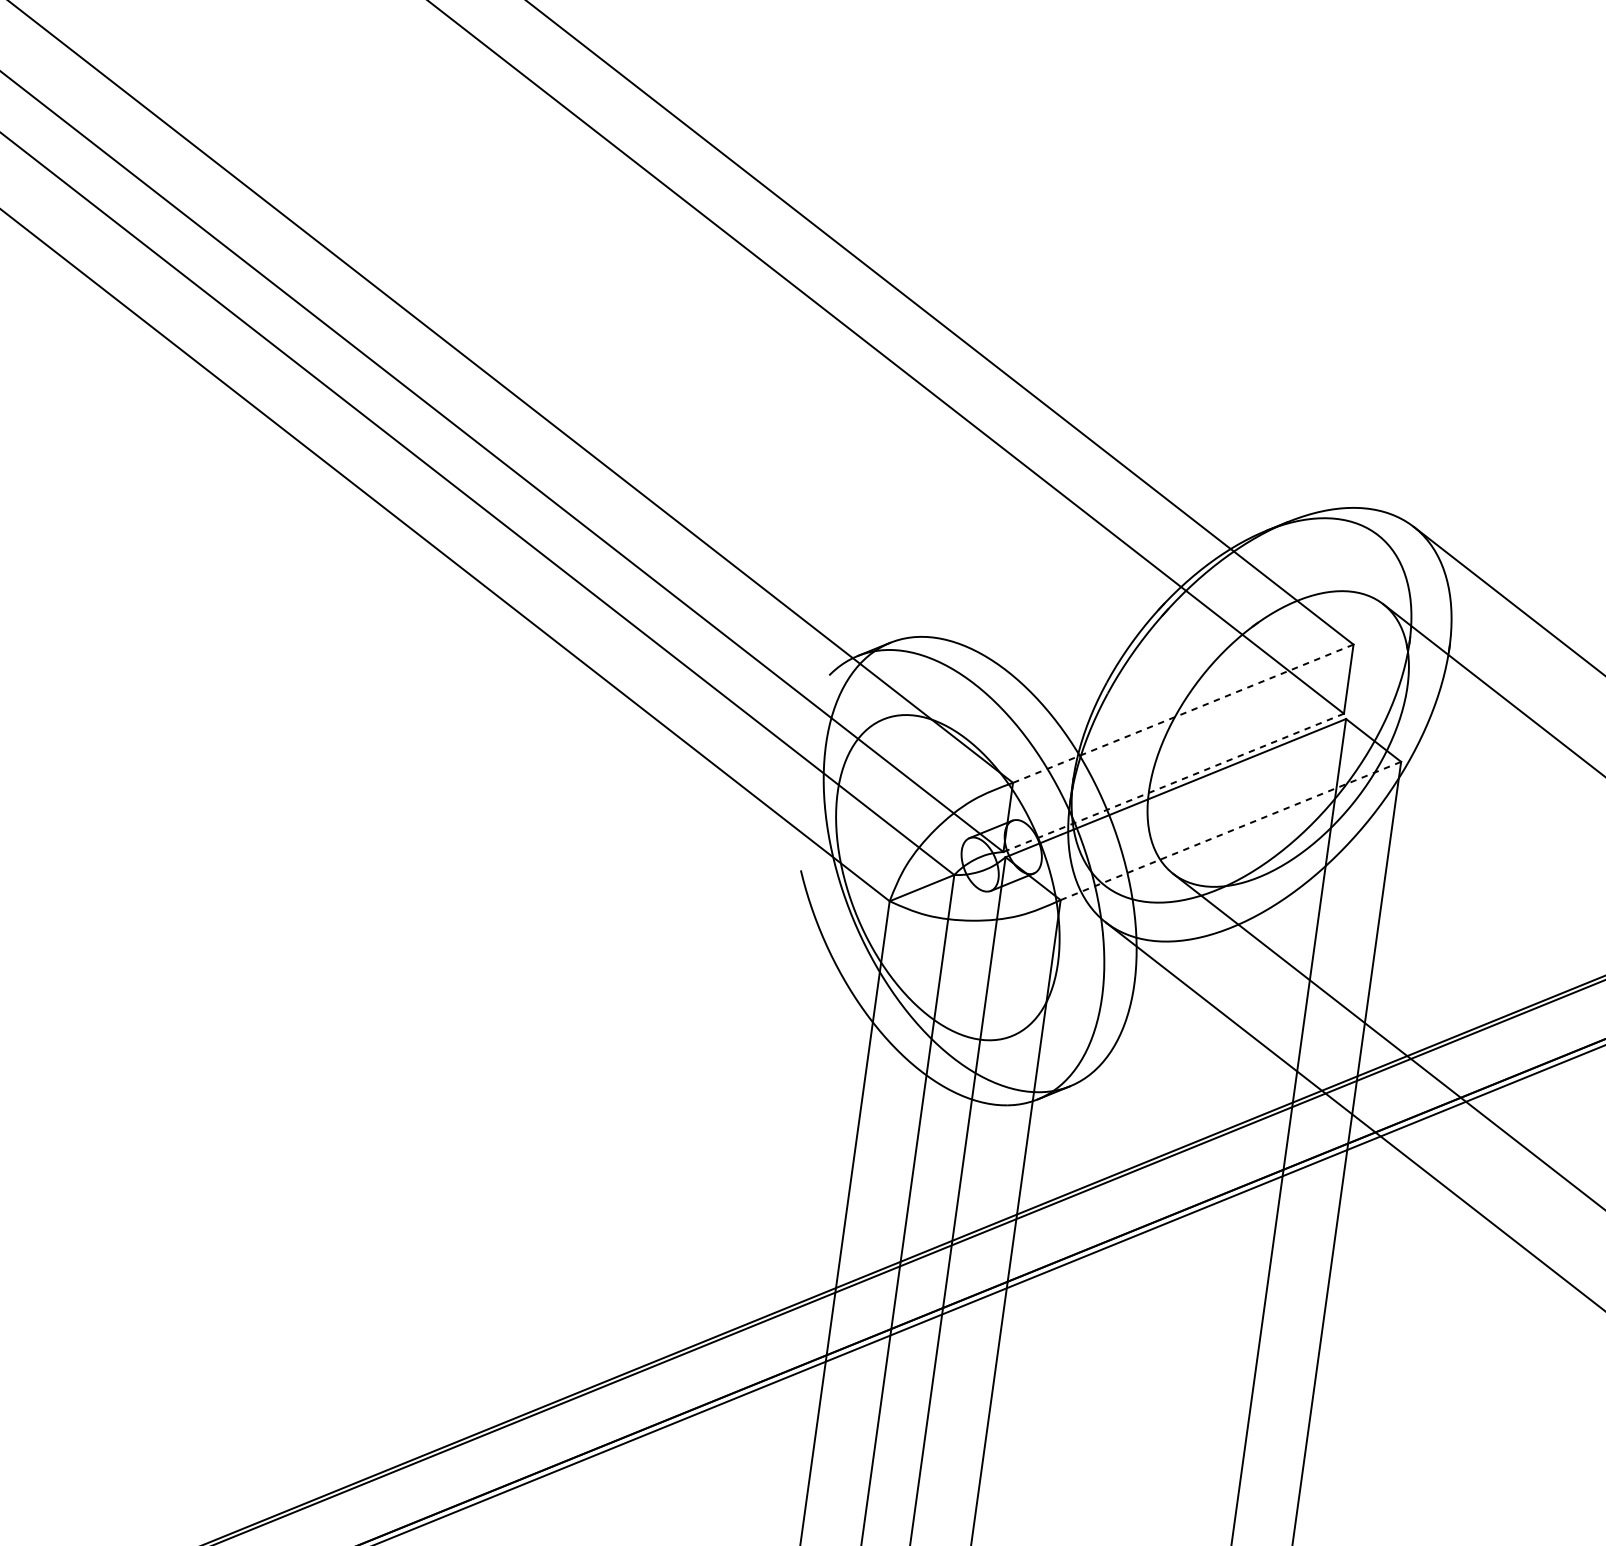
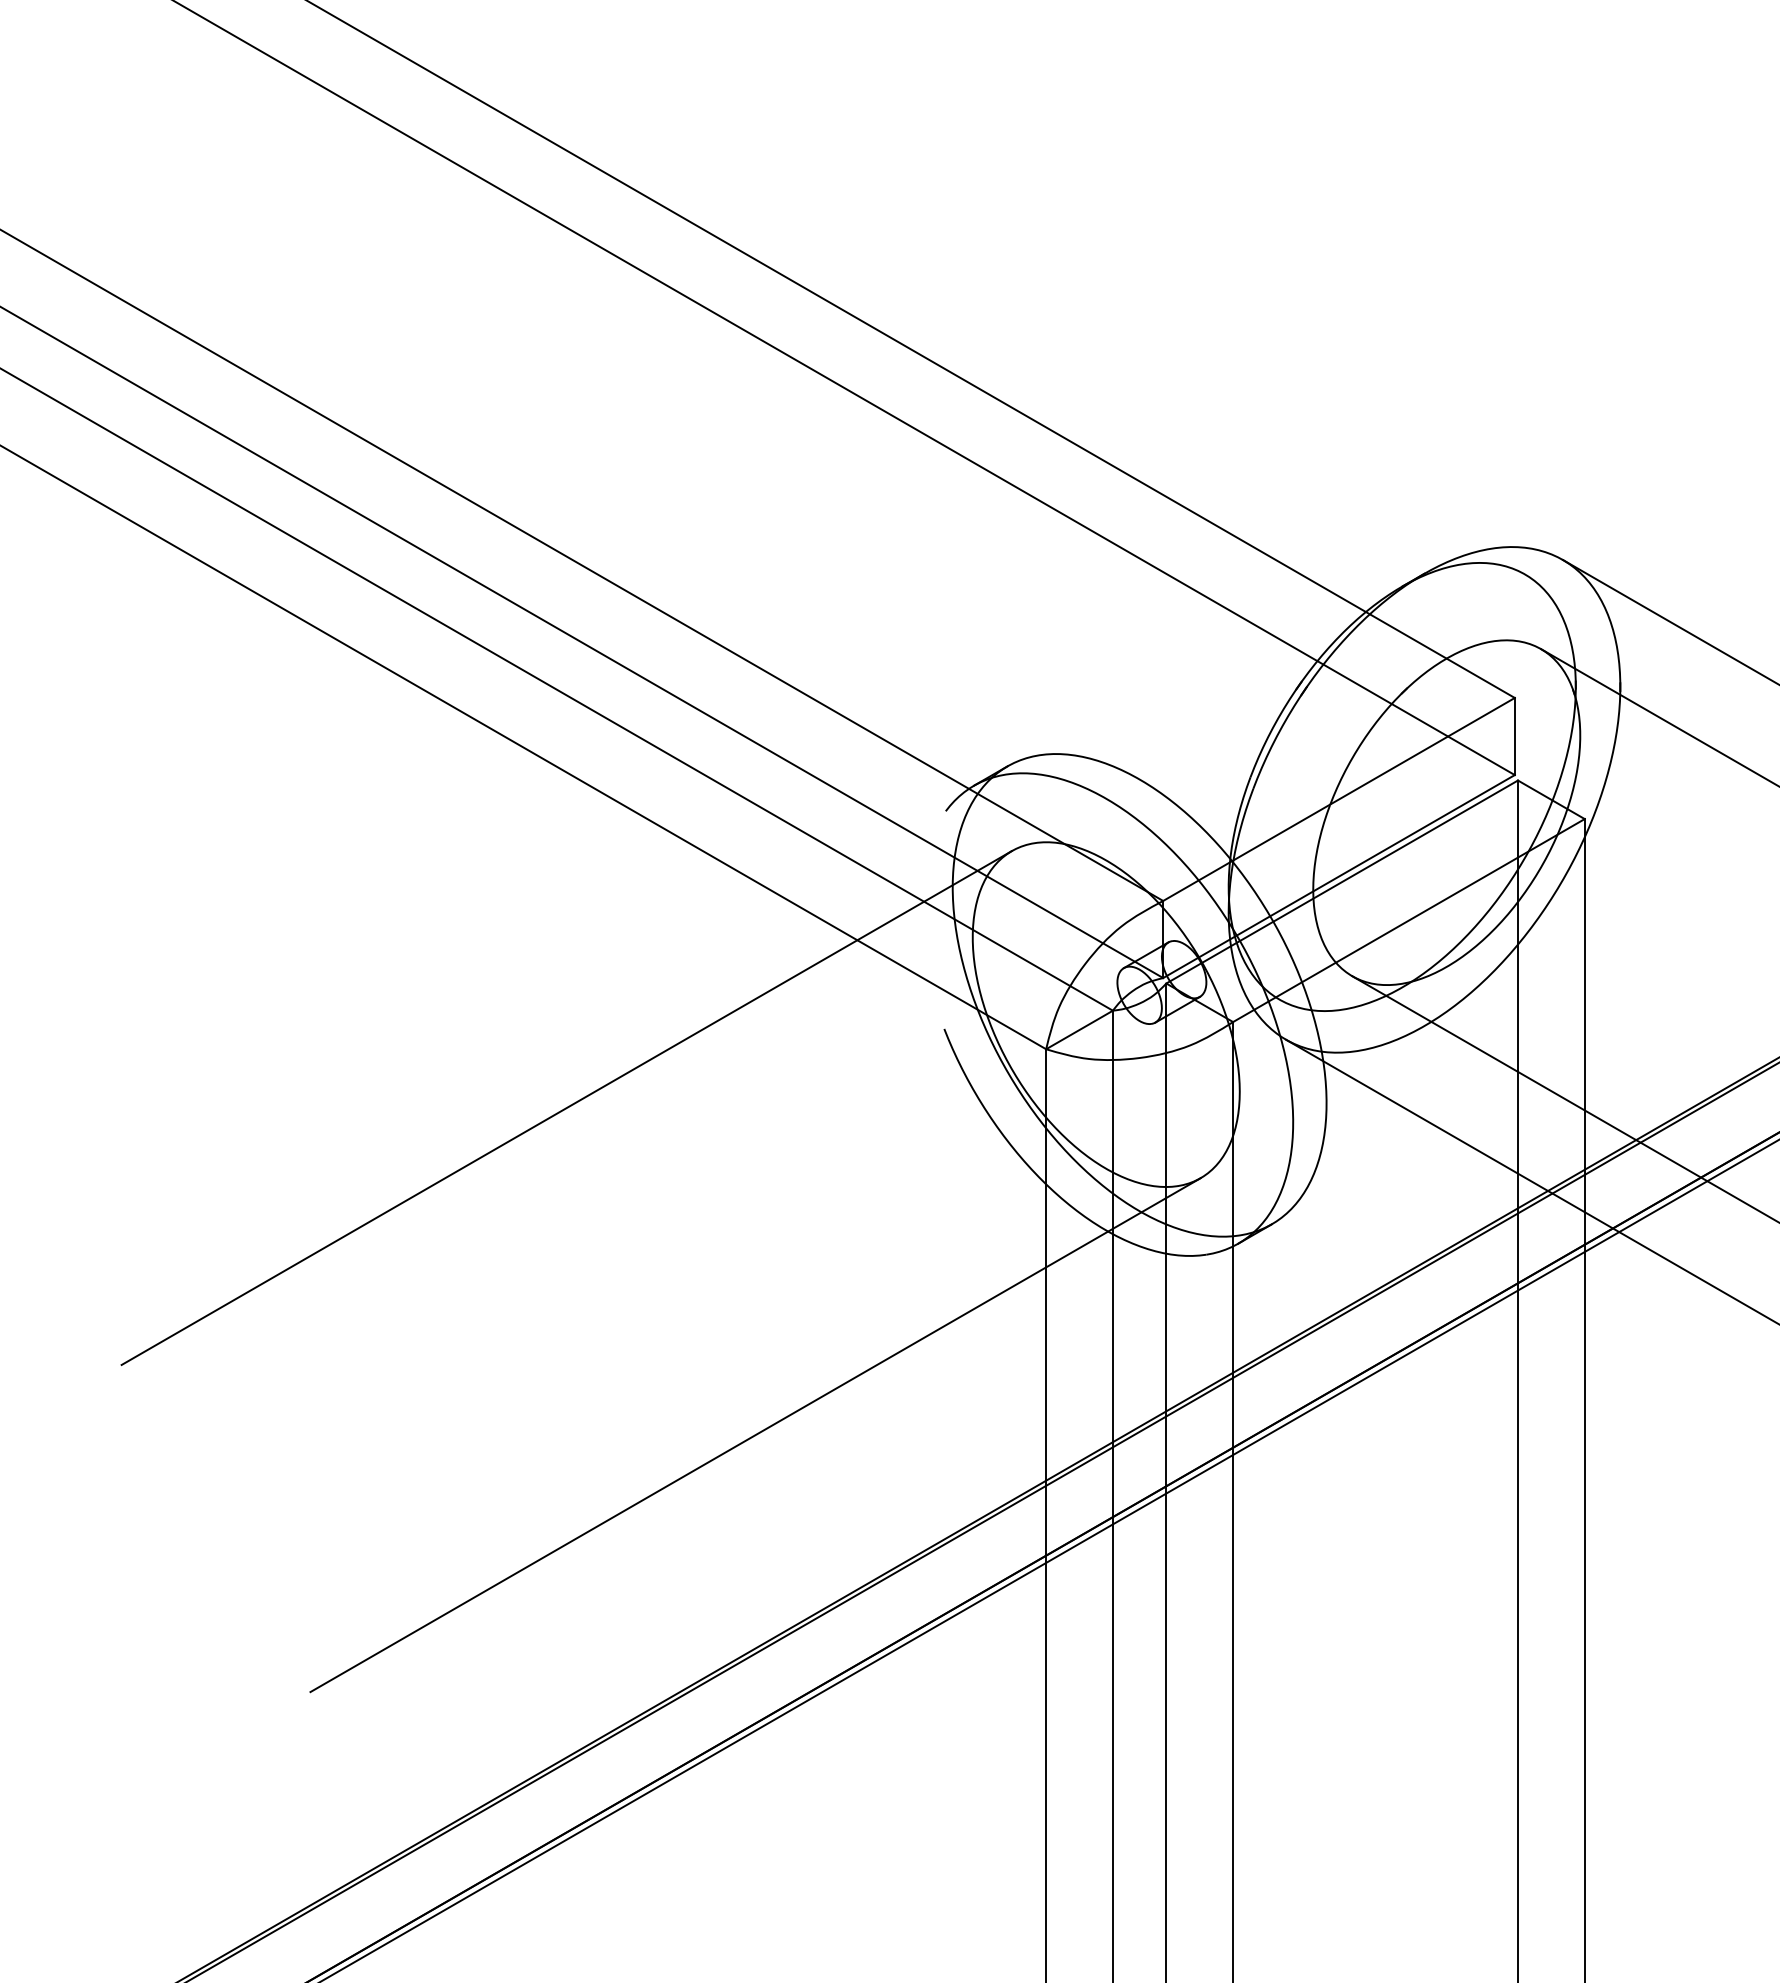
line: (1182, 713) -> (1338, 799), dashed -> solid
line: (1173, 782) -> (1338, 876), dashed -> solid
line: (1231, 831) -> (1409, 920), dashed -> solid
line: (452, 893) -> (566, 1107), added
line: (581, 1211) -> (755, 1435), added

